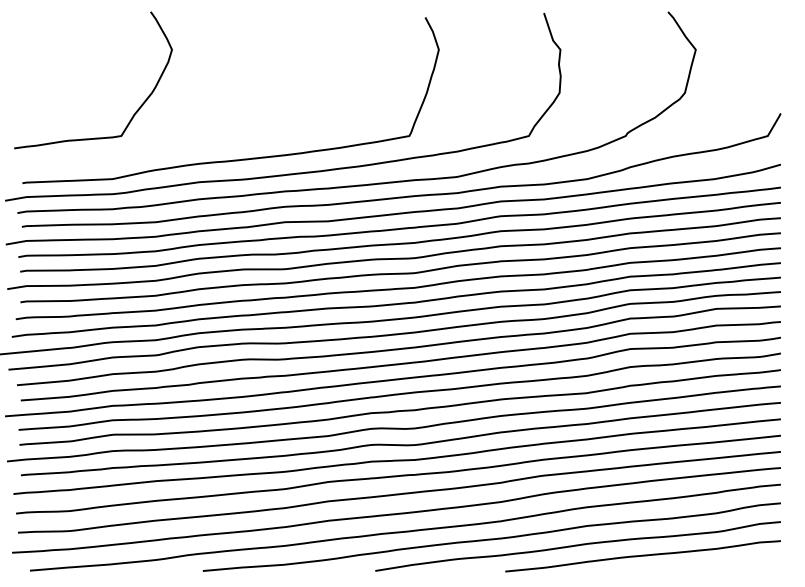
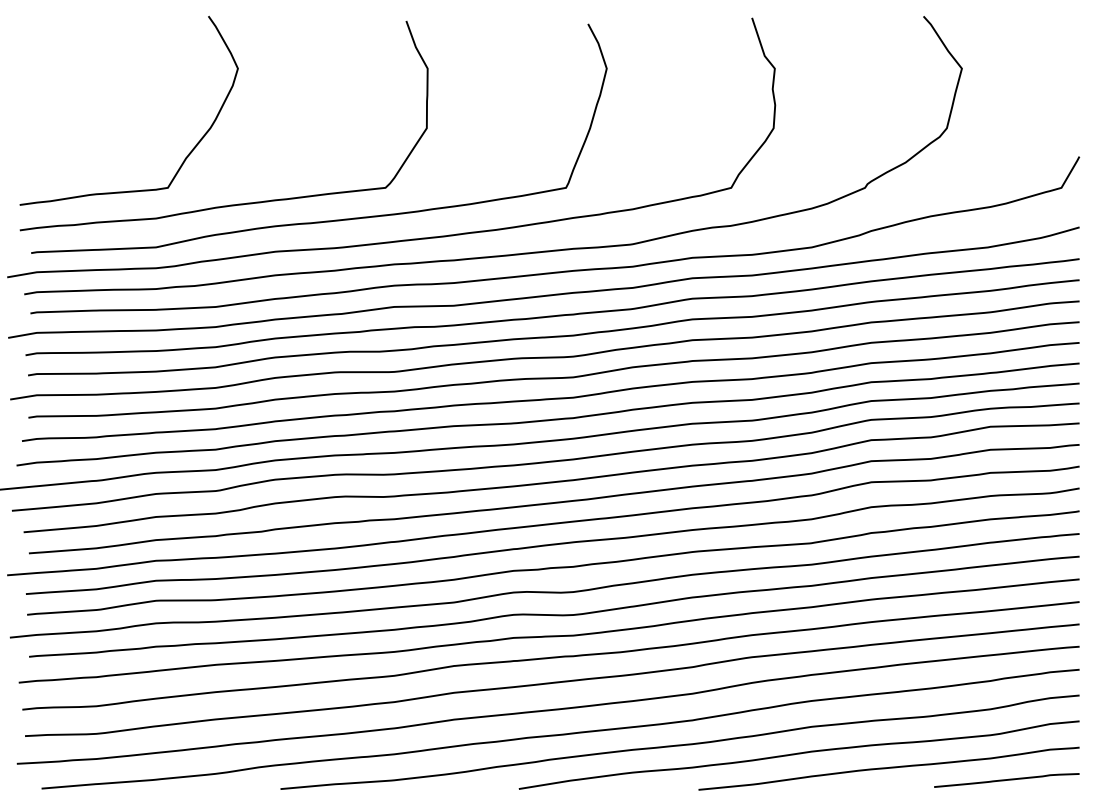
curve: (166, 148) -> (230, 204), added
curve: (728, 564) -> (1006, 780), added

